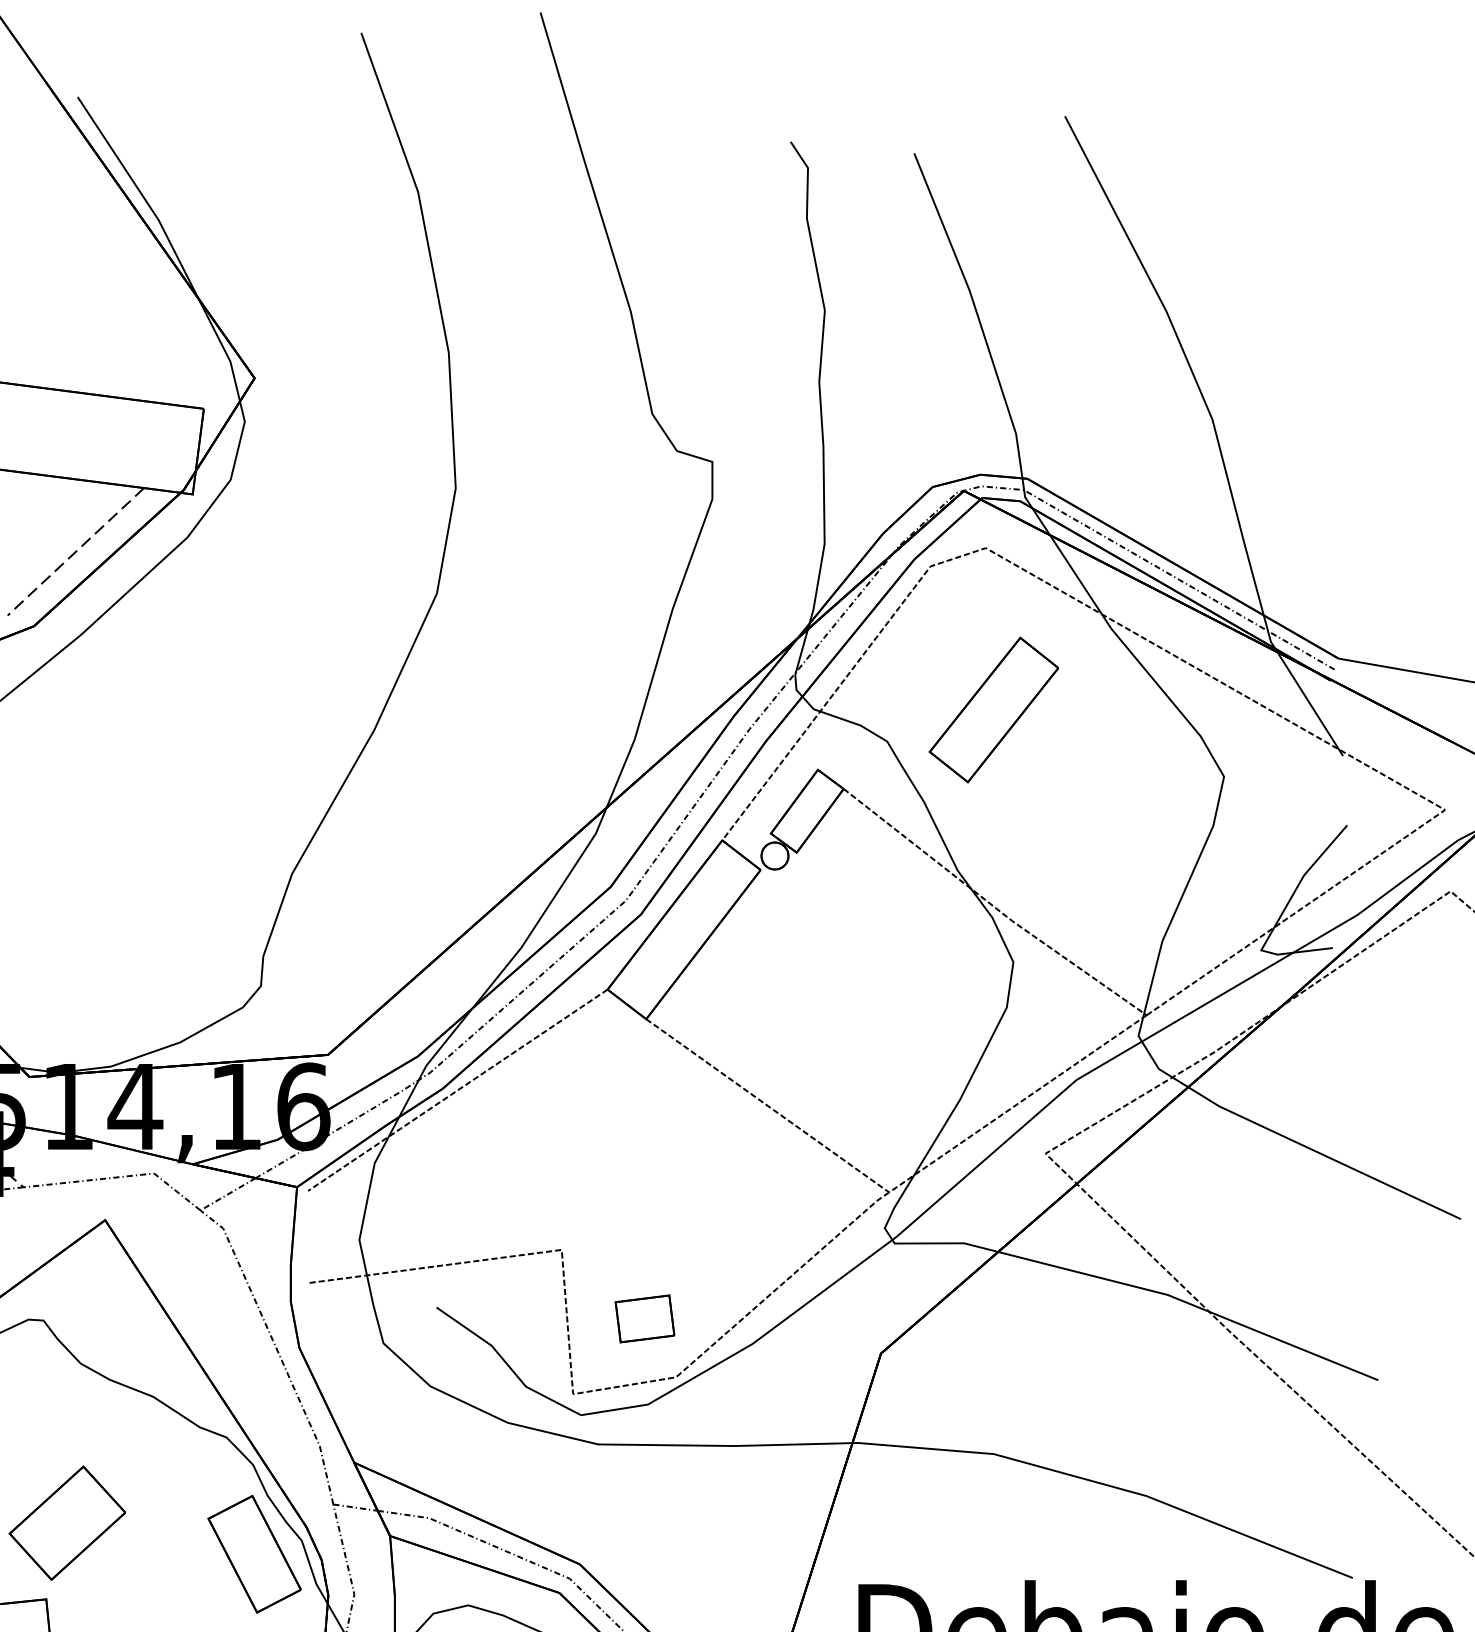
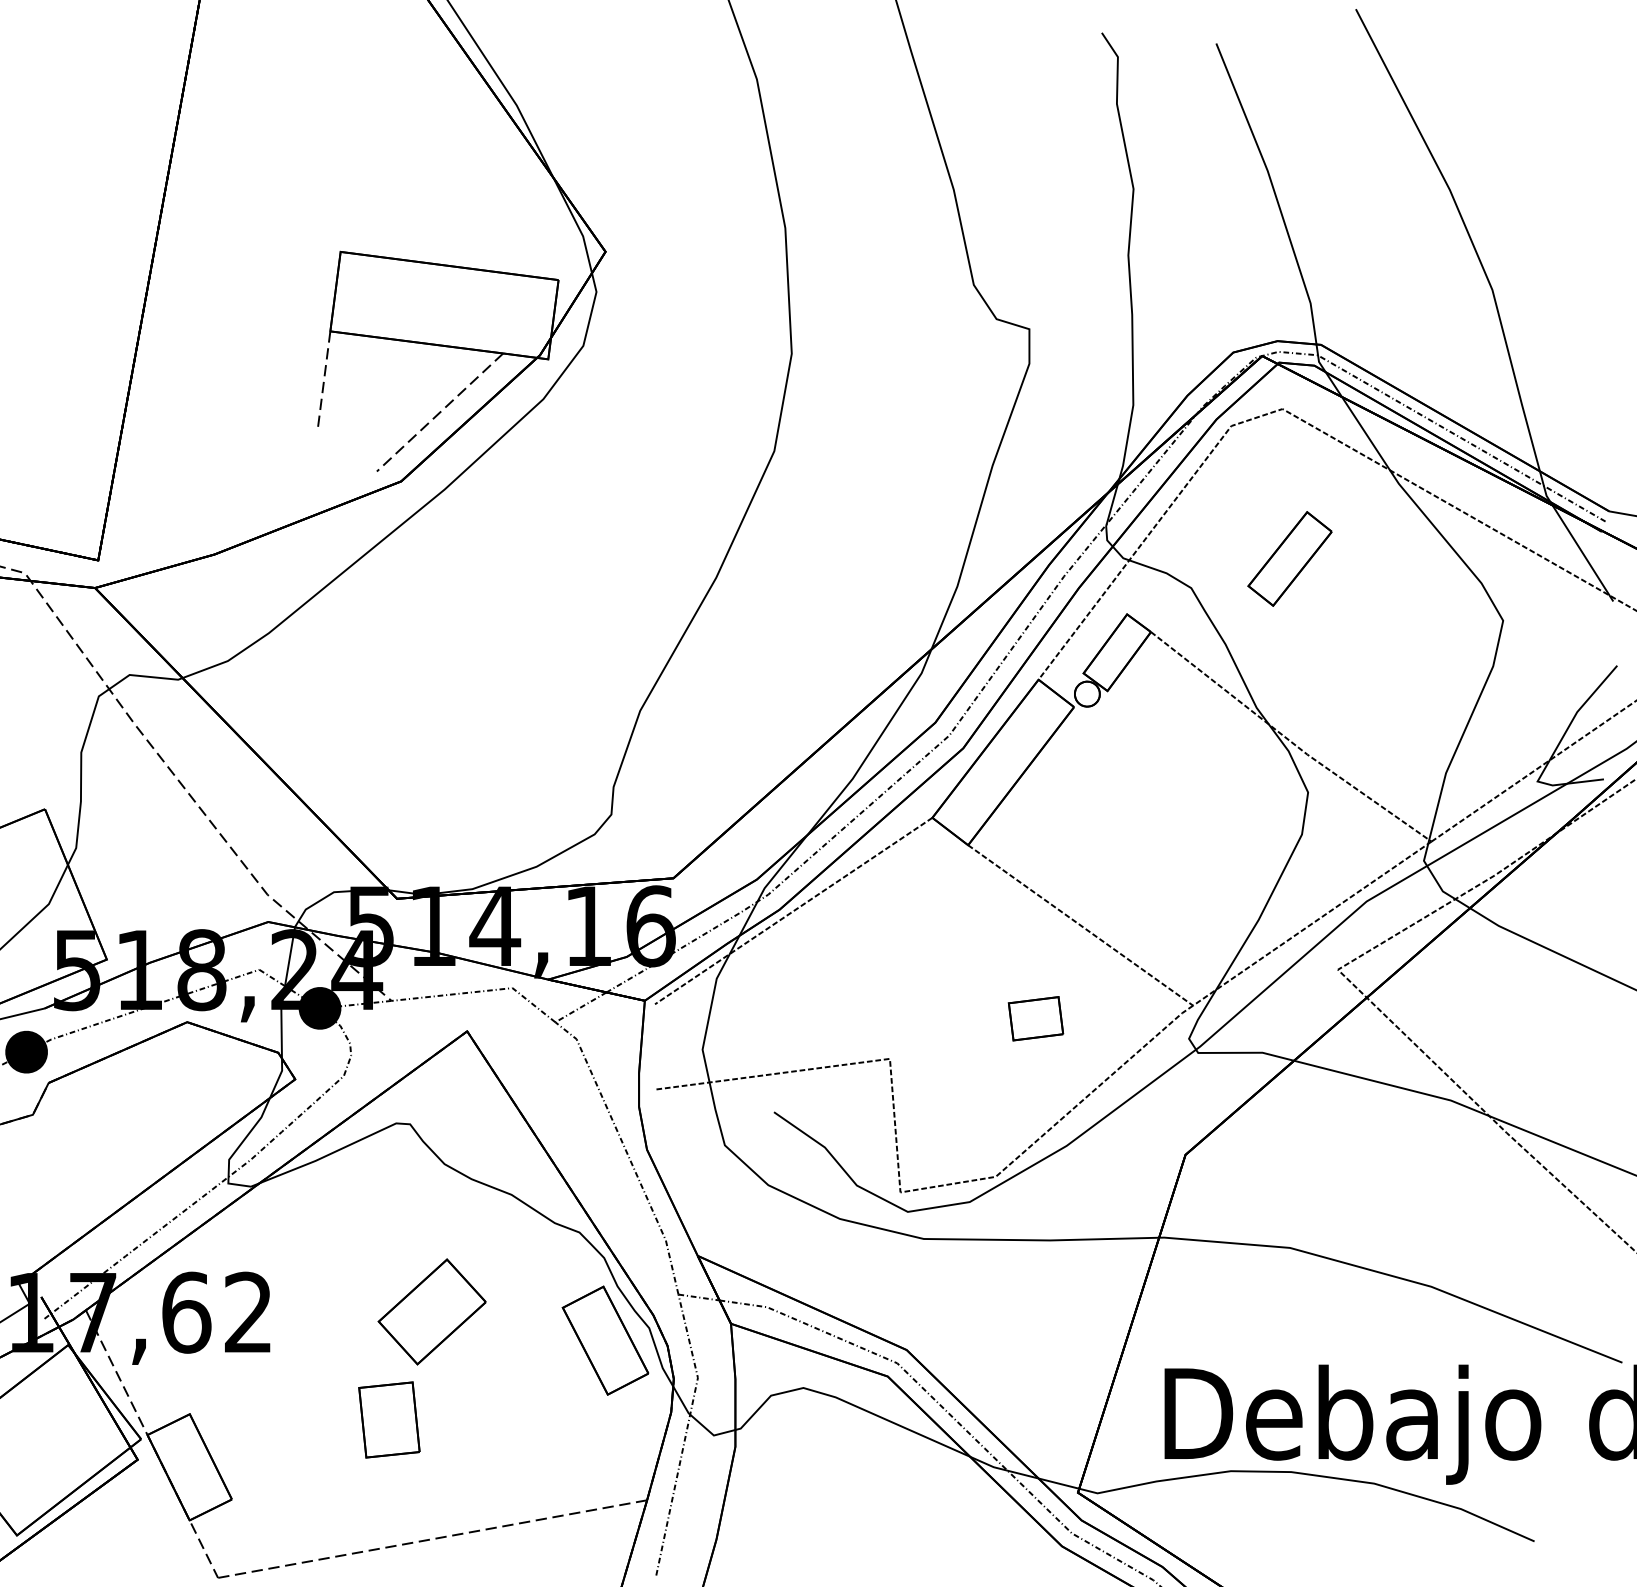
part: (993, 709) -> (1289, 558), size x0.7
part: (644, 1318) -> (1035, 1018), moved

